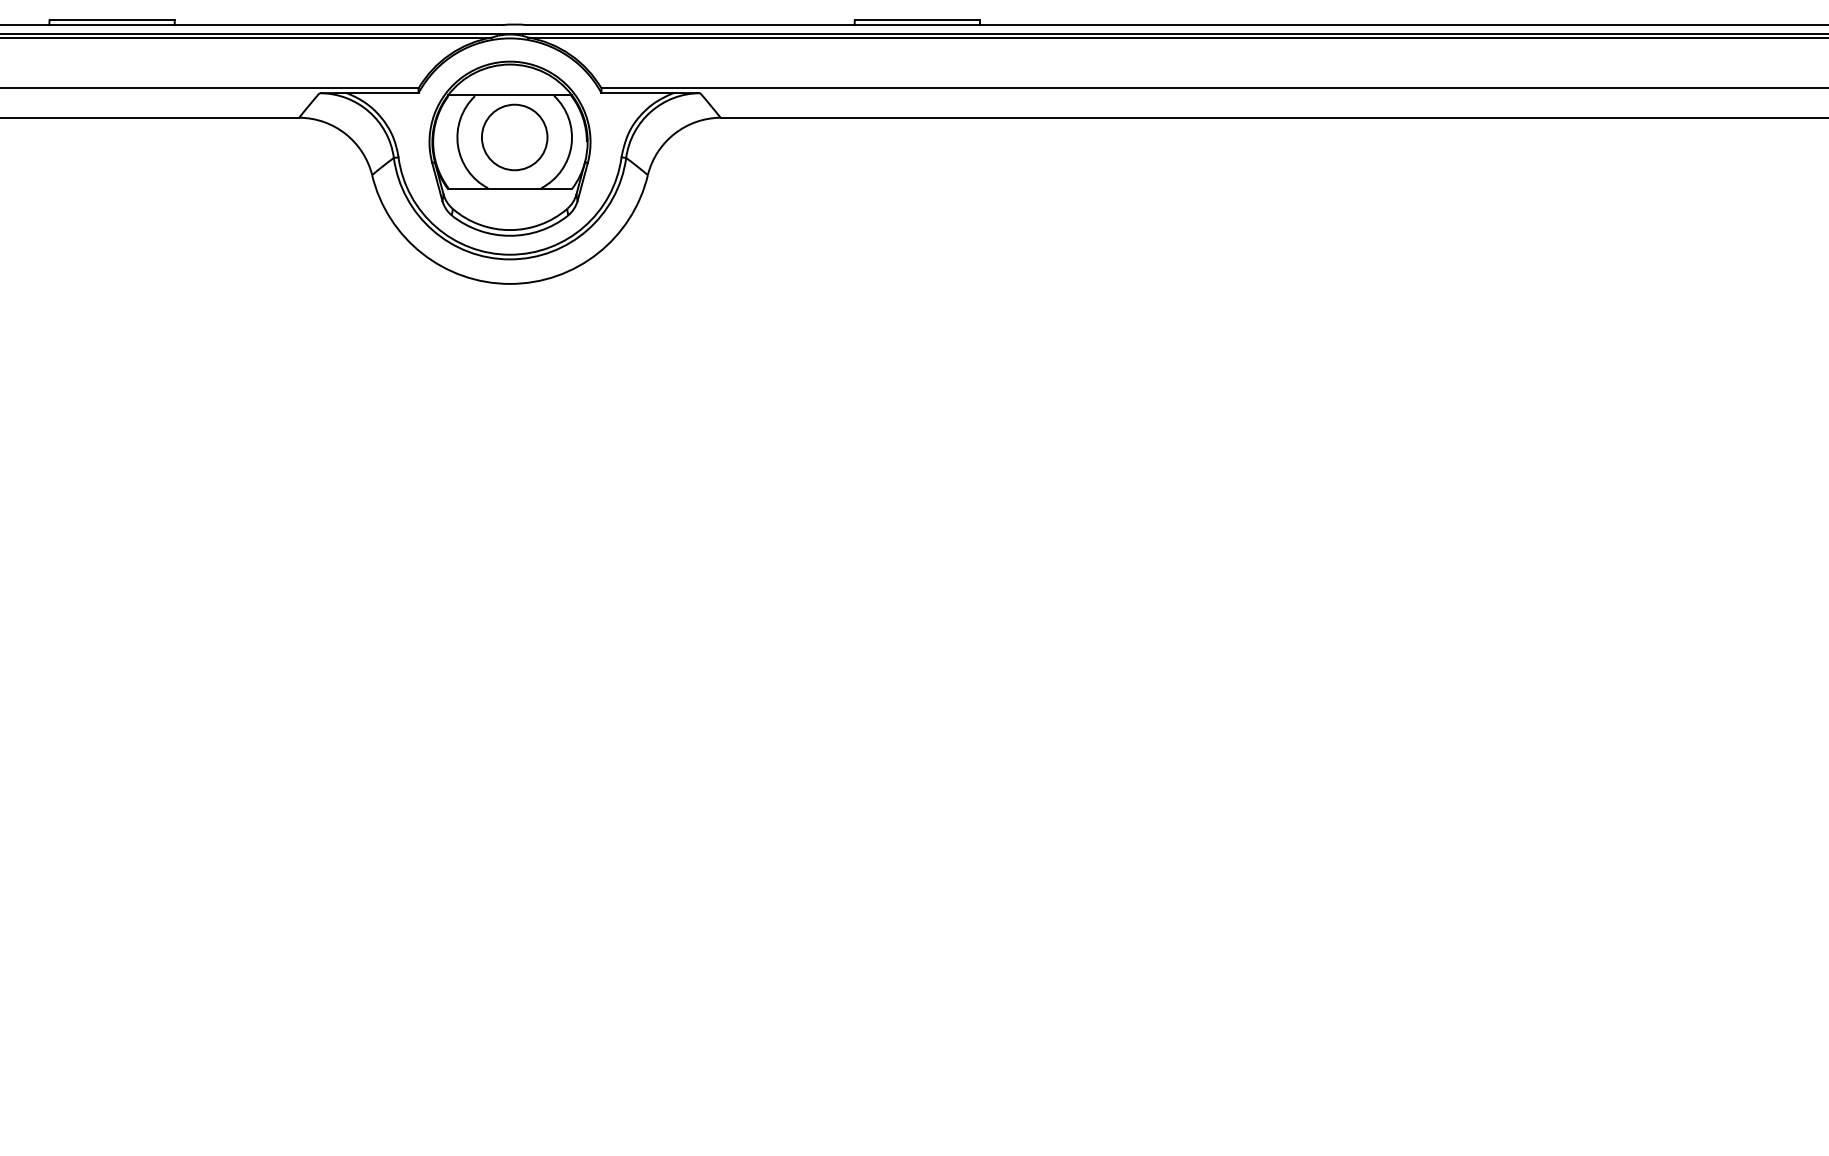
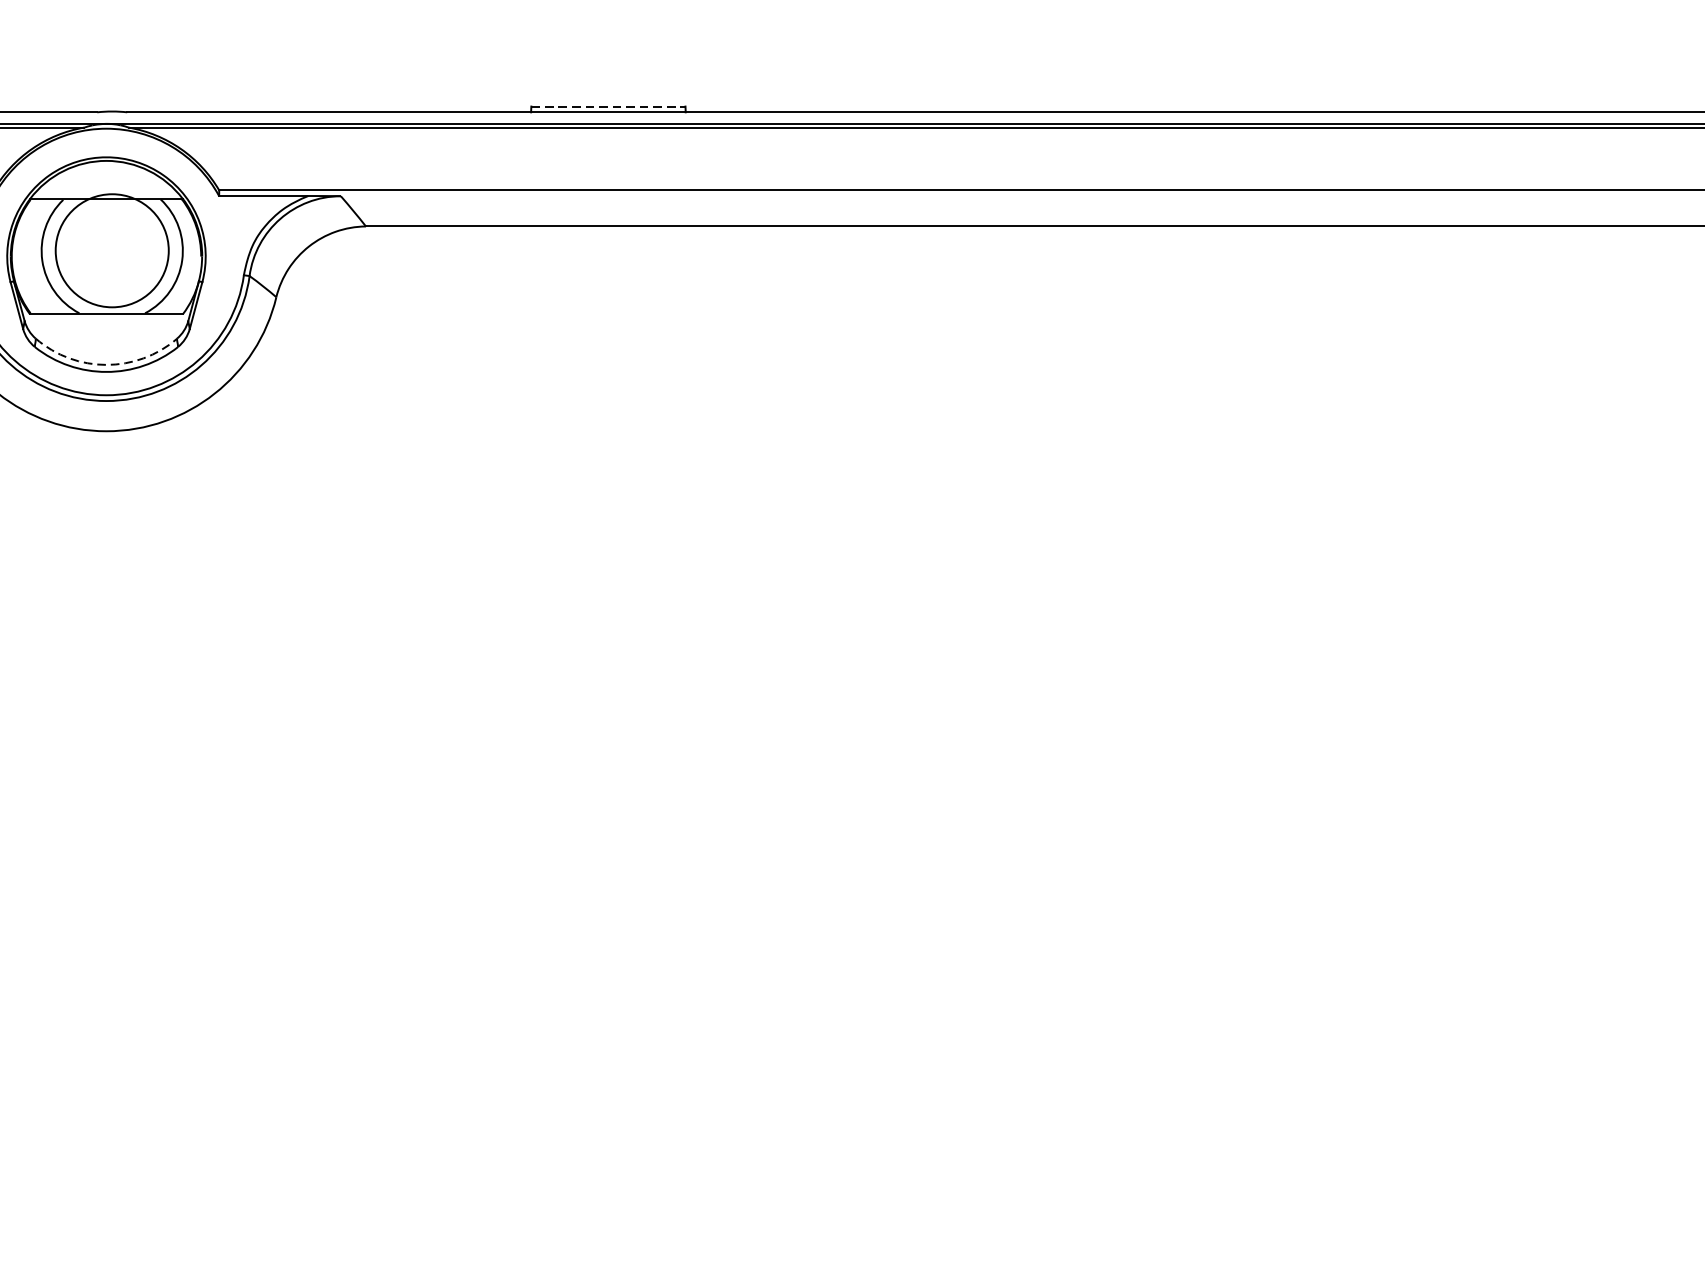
line: (917, 20) -> (608, 106), solid -> dashed
circle: (514, 137) -> (111, 250), size x1.4
arc: (510, 230) -> (107, 365), solid -> dashed

